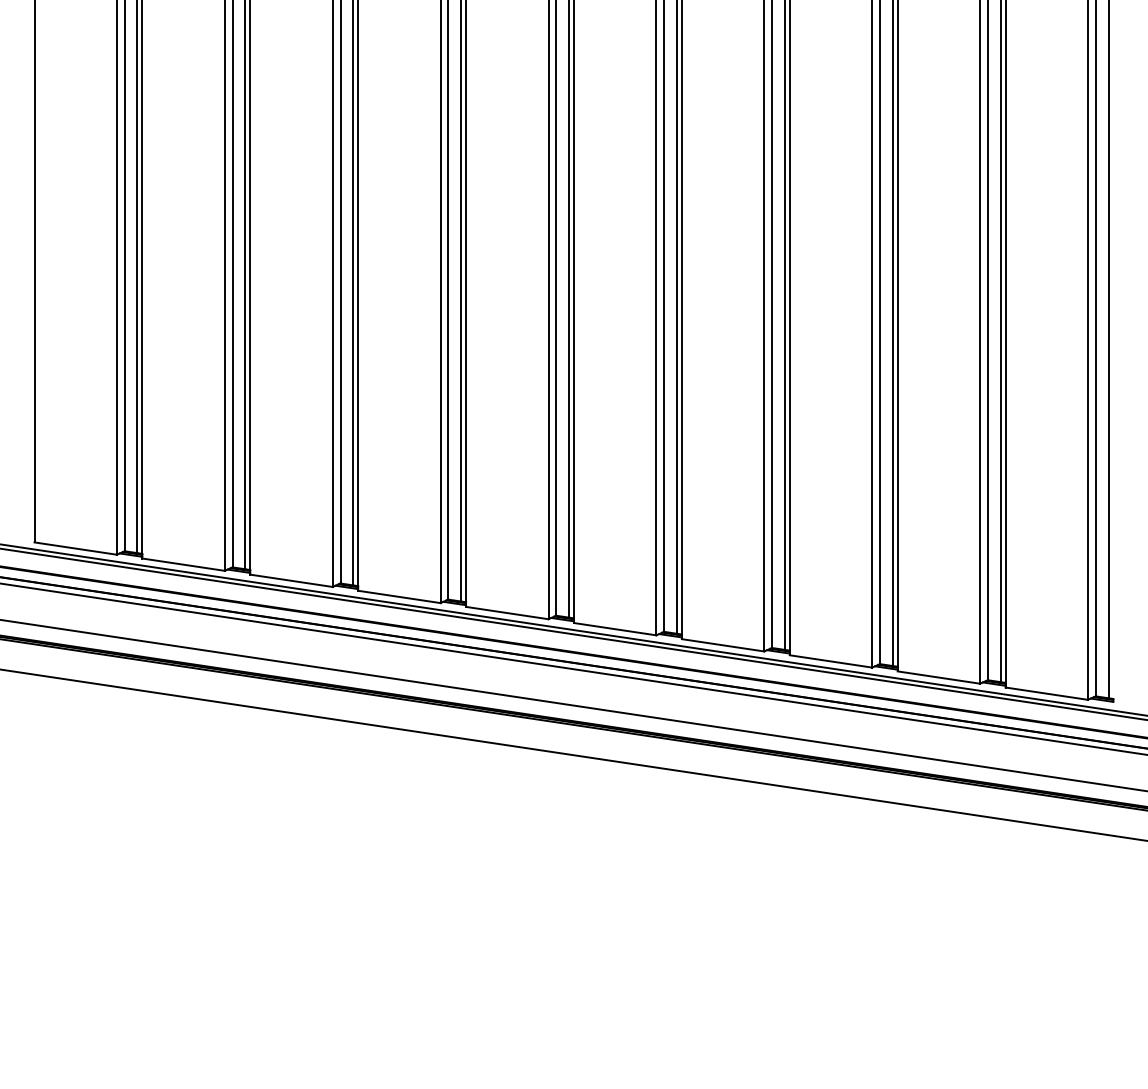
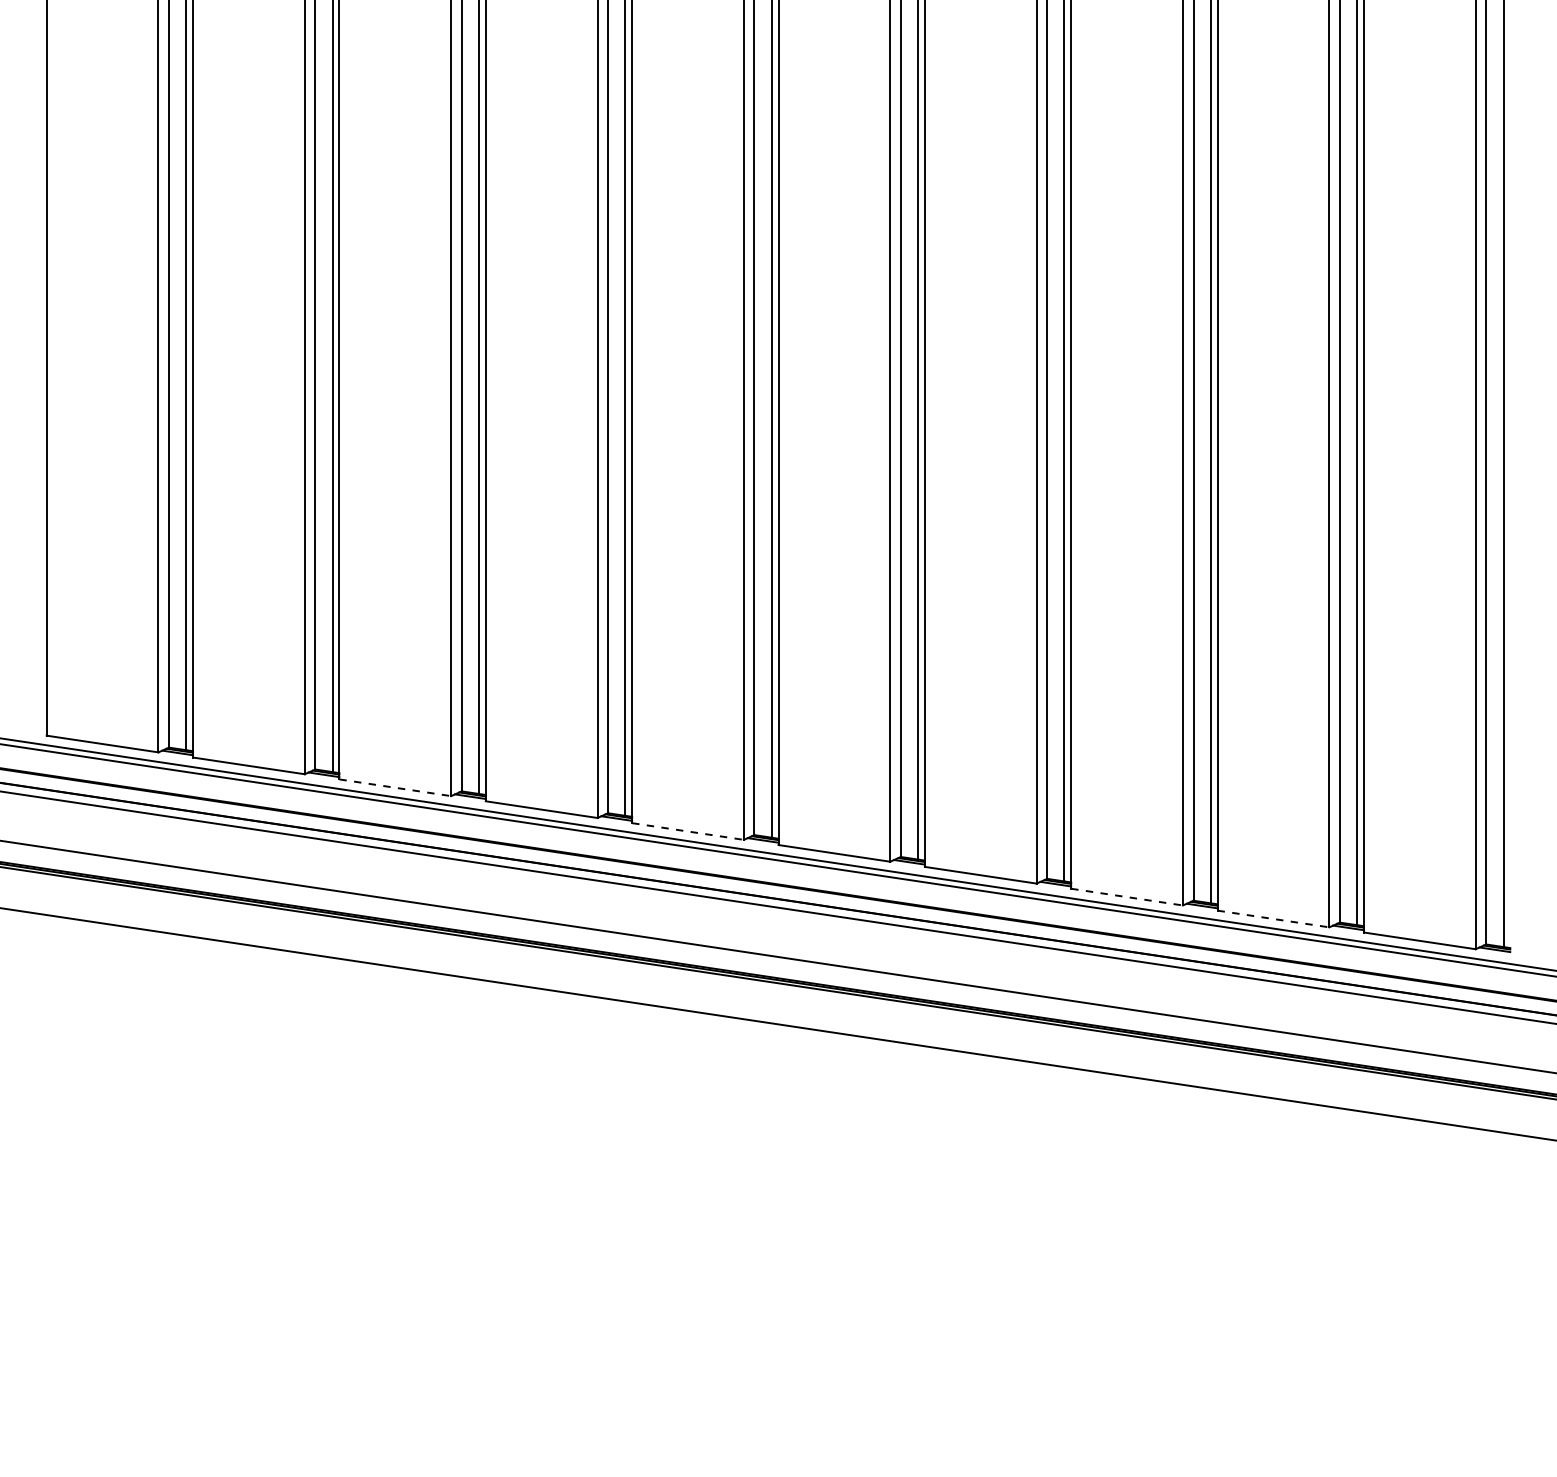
line: (291, 580) -> (395, 787), solid -> dashed
line: (507, 613) -> (688, 831), solid -> dashed
line: (831, 661) -> (1127, 897), solid -> dashed
line: (938, 677) -> (1273, 918), solid -> dashed

